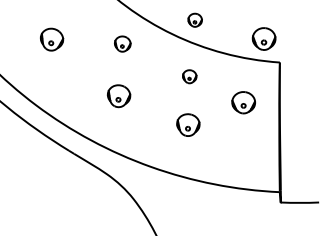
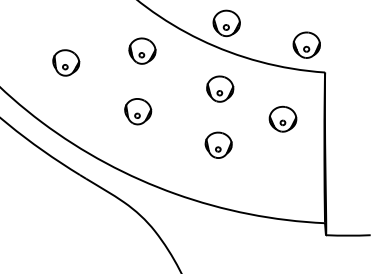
part: (195, 20) -> (226, 23), size x1.67
part: (52, 39) -> (66, 62), moved
part: (122, 43) -> (142, 50), size x1.43
part: (189, 76) -> (220, 88), size x1.67

